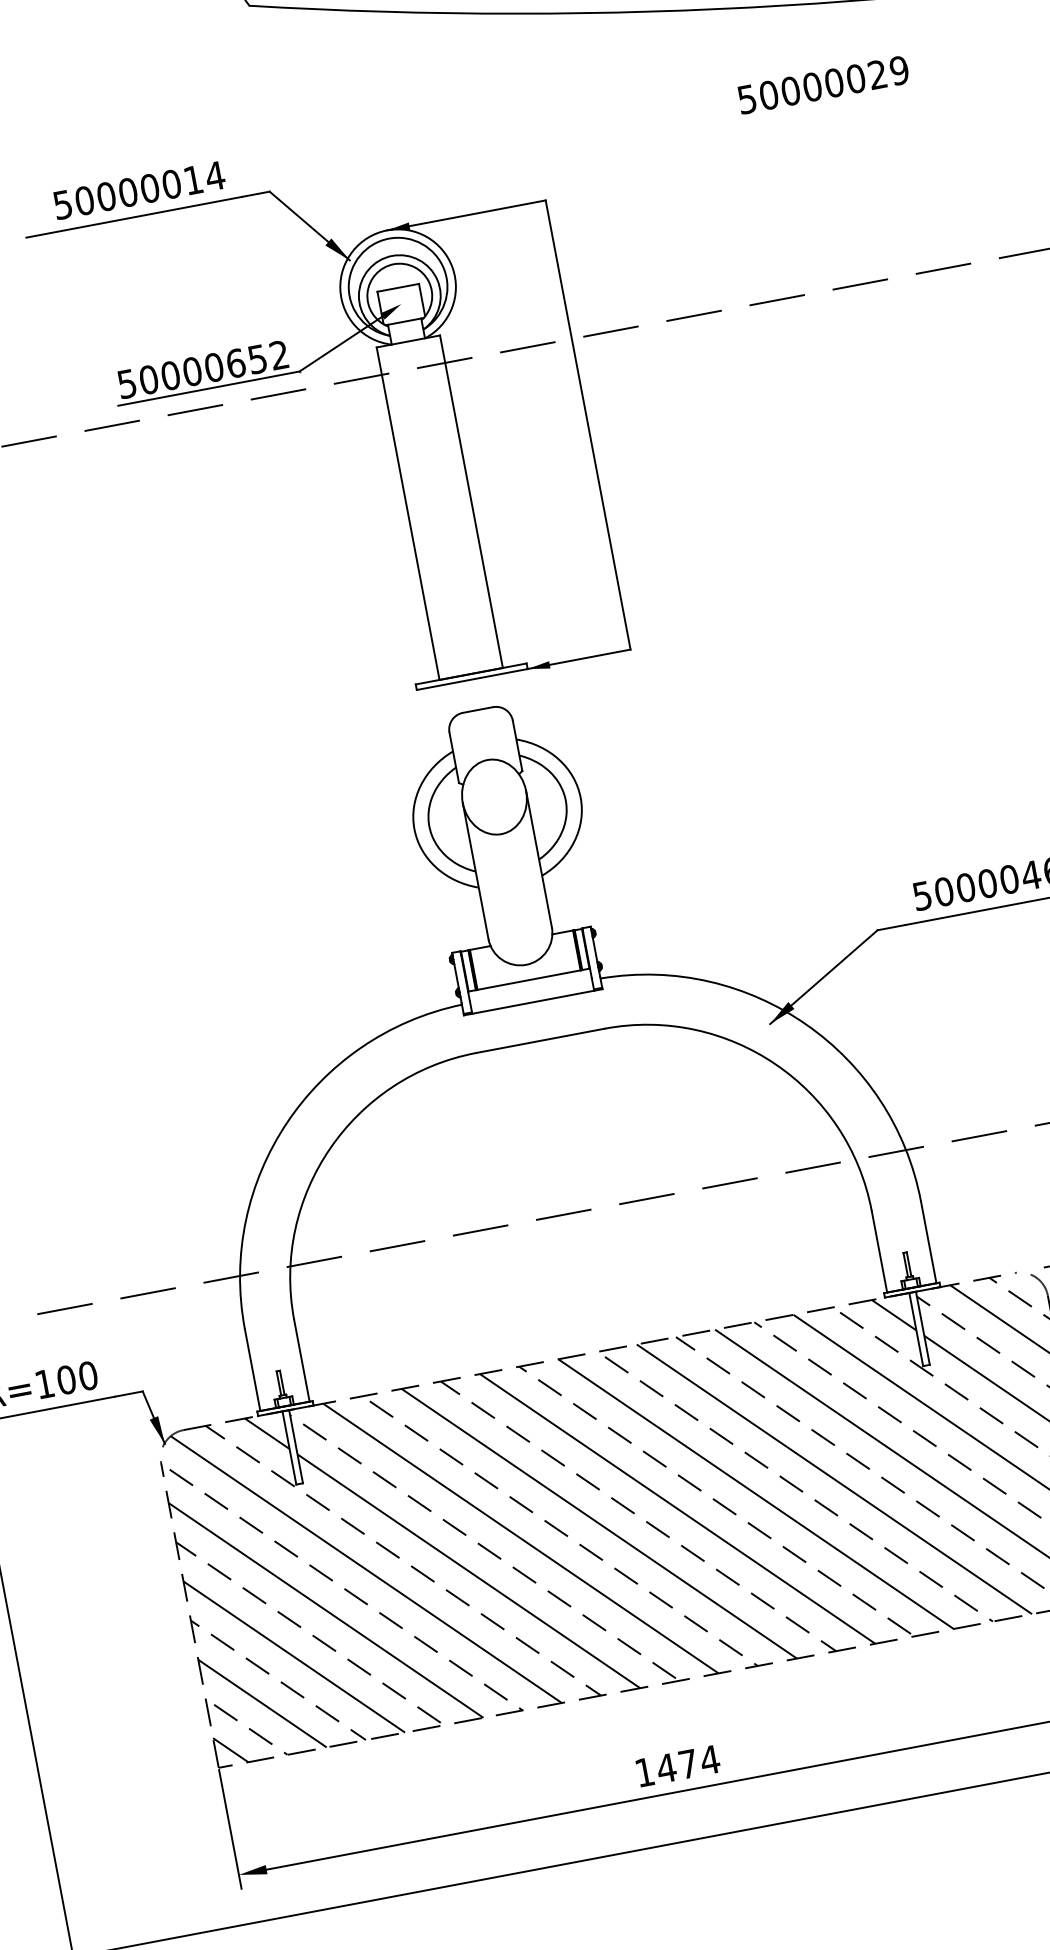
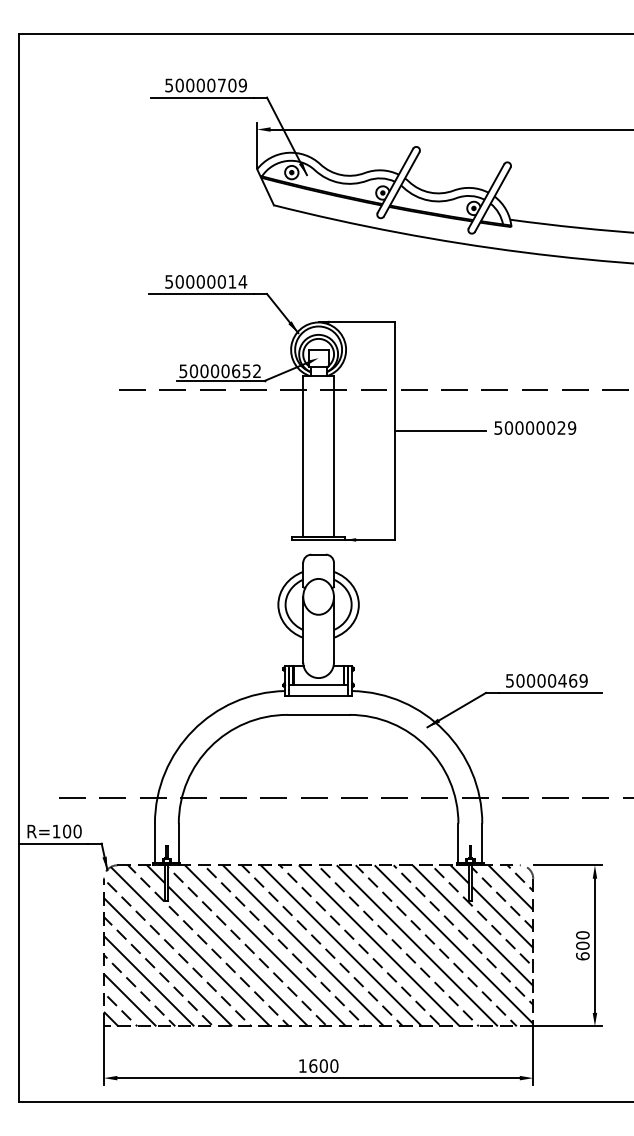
text: (823, 83) -> (535, 427), moved
line: (681, 407) -> (440, 431), added
text: (687, 1763) -> (323, 1065), 1474 -> 1600

